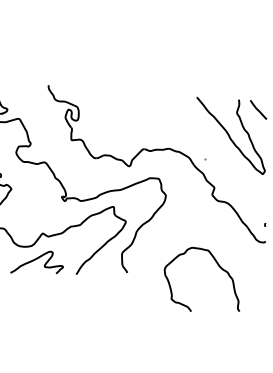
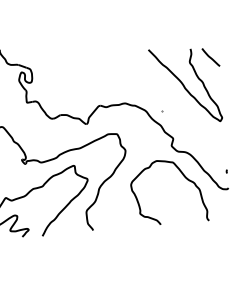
curve: (217, 265) -> (183, 176), moved

